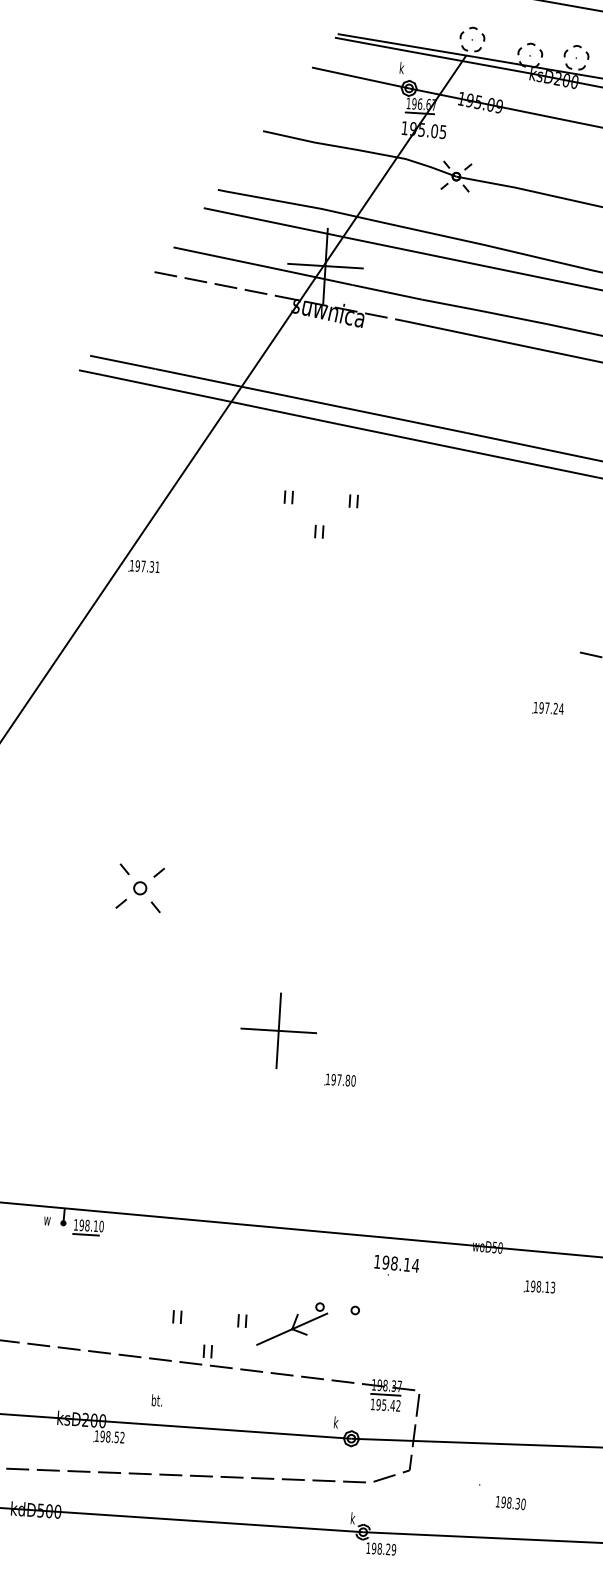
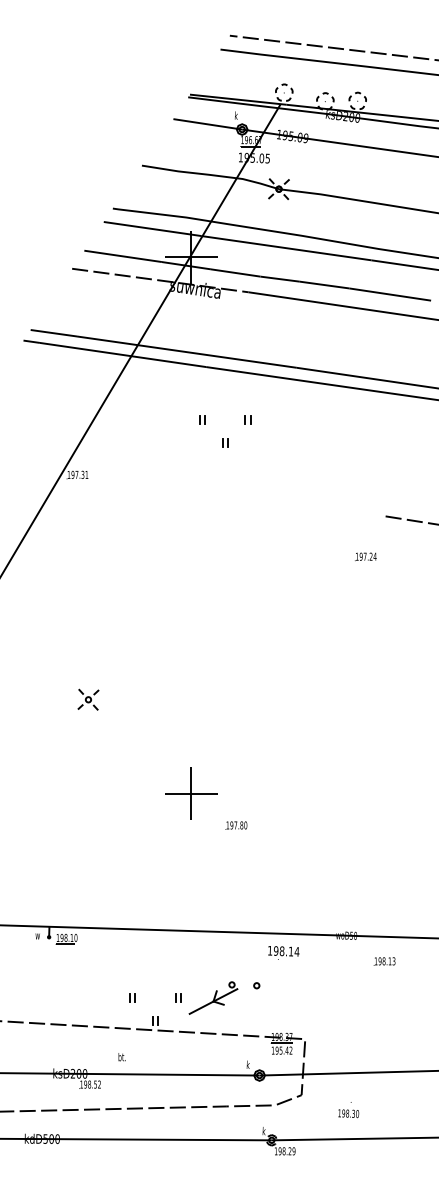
part: (317, 524) -> (223, 438), moved
part: (140, 887) -> (88, 699), size x0.62
text: (510, 1502) -> (348, 1113), moved

